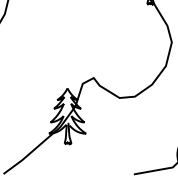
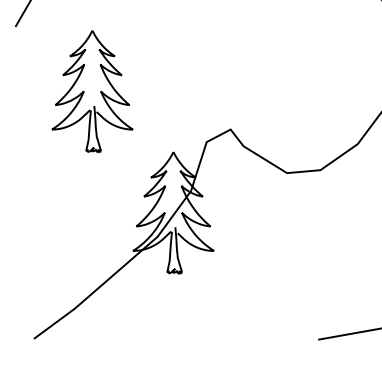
part: (30, 60) -> (92, 91), added

